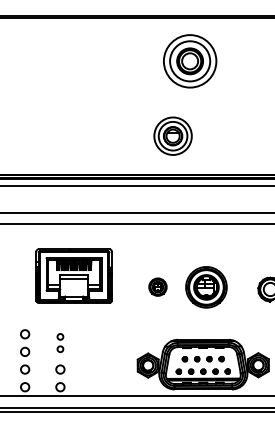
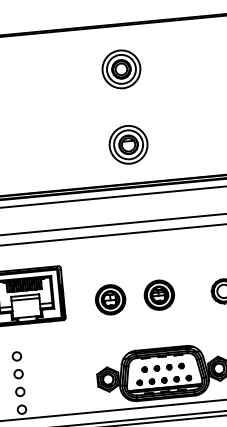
part: (189, 60) -> (120, 68), size x0.71
part: (172, 135) -> (127, 144), moved
part: (157, 286) -> (110, 299), size x1.67
part: (206, 286) -> (159, 294), size x0.71
part: (60, 342) -> (17, 364), size x1.43

